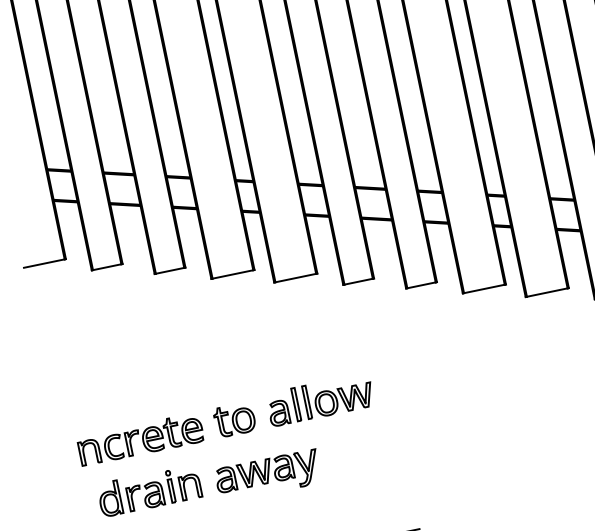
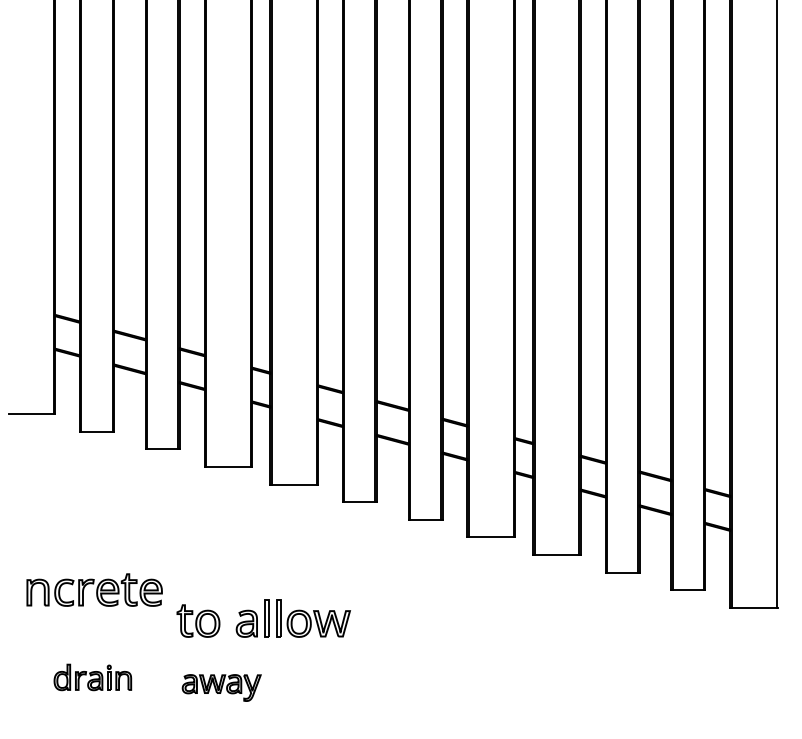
part: (140, 438) -> (94, 589), moved
part: (268, 475) -> (221, 687), size x0.7
part: (149, 490) -> (92, 677), size x0.7

